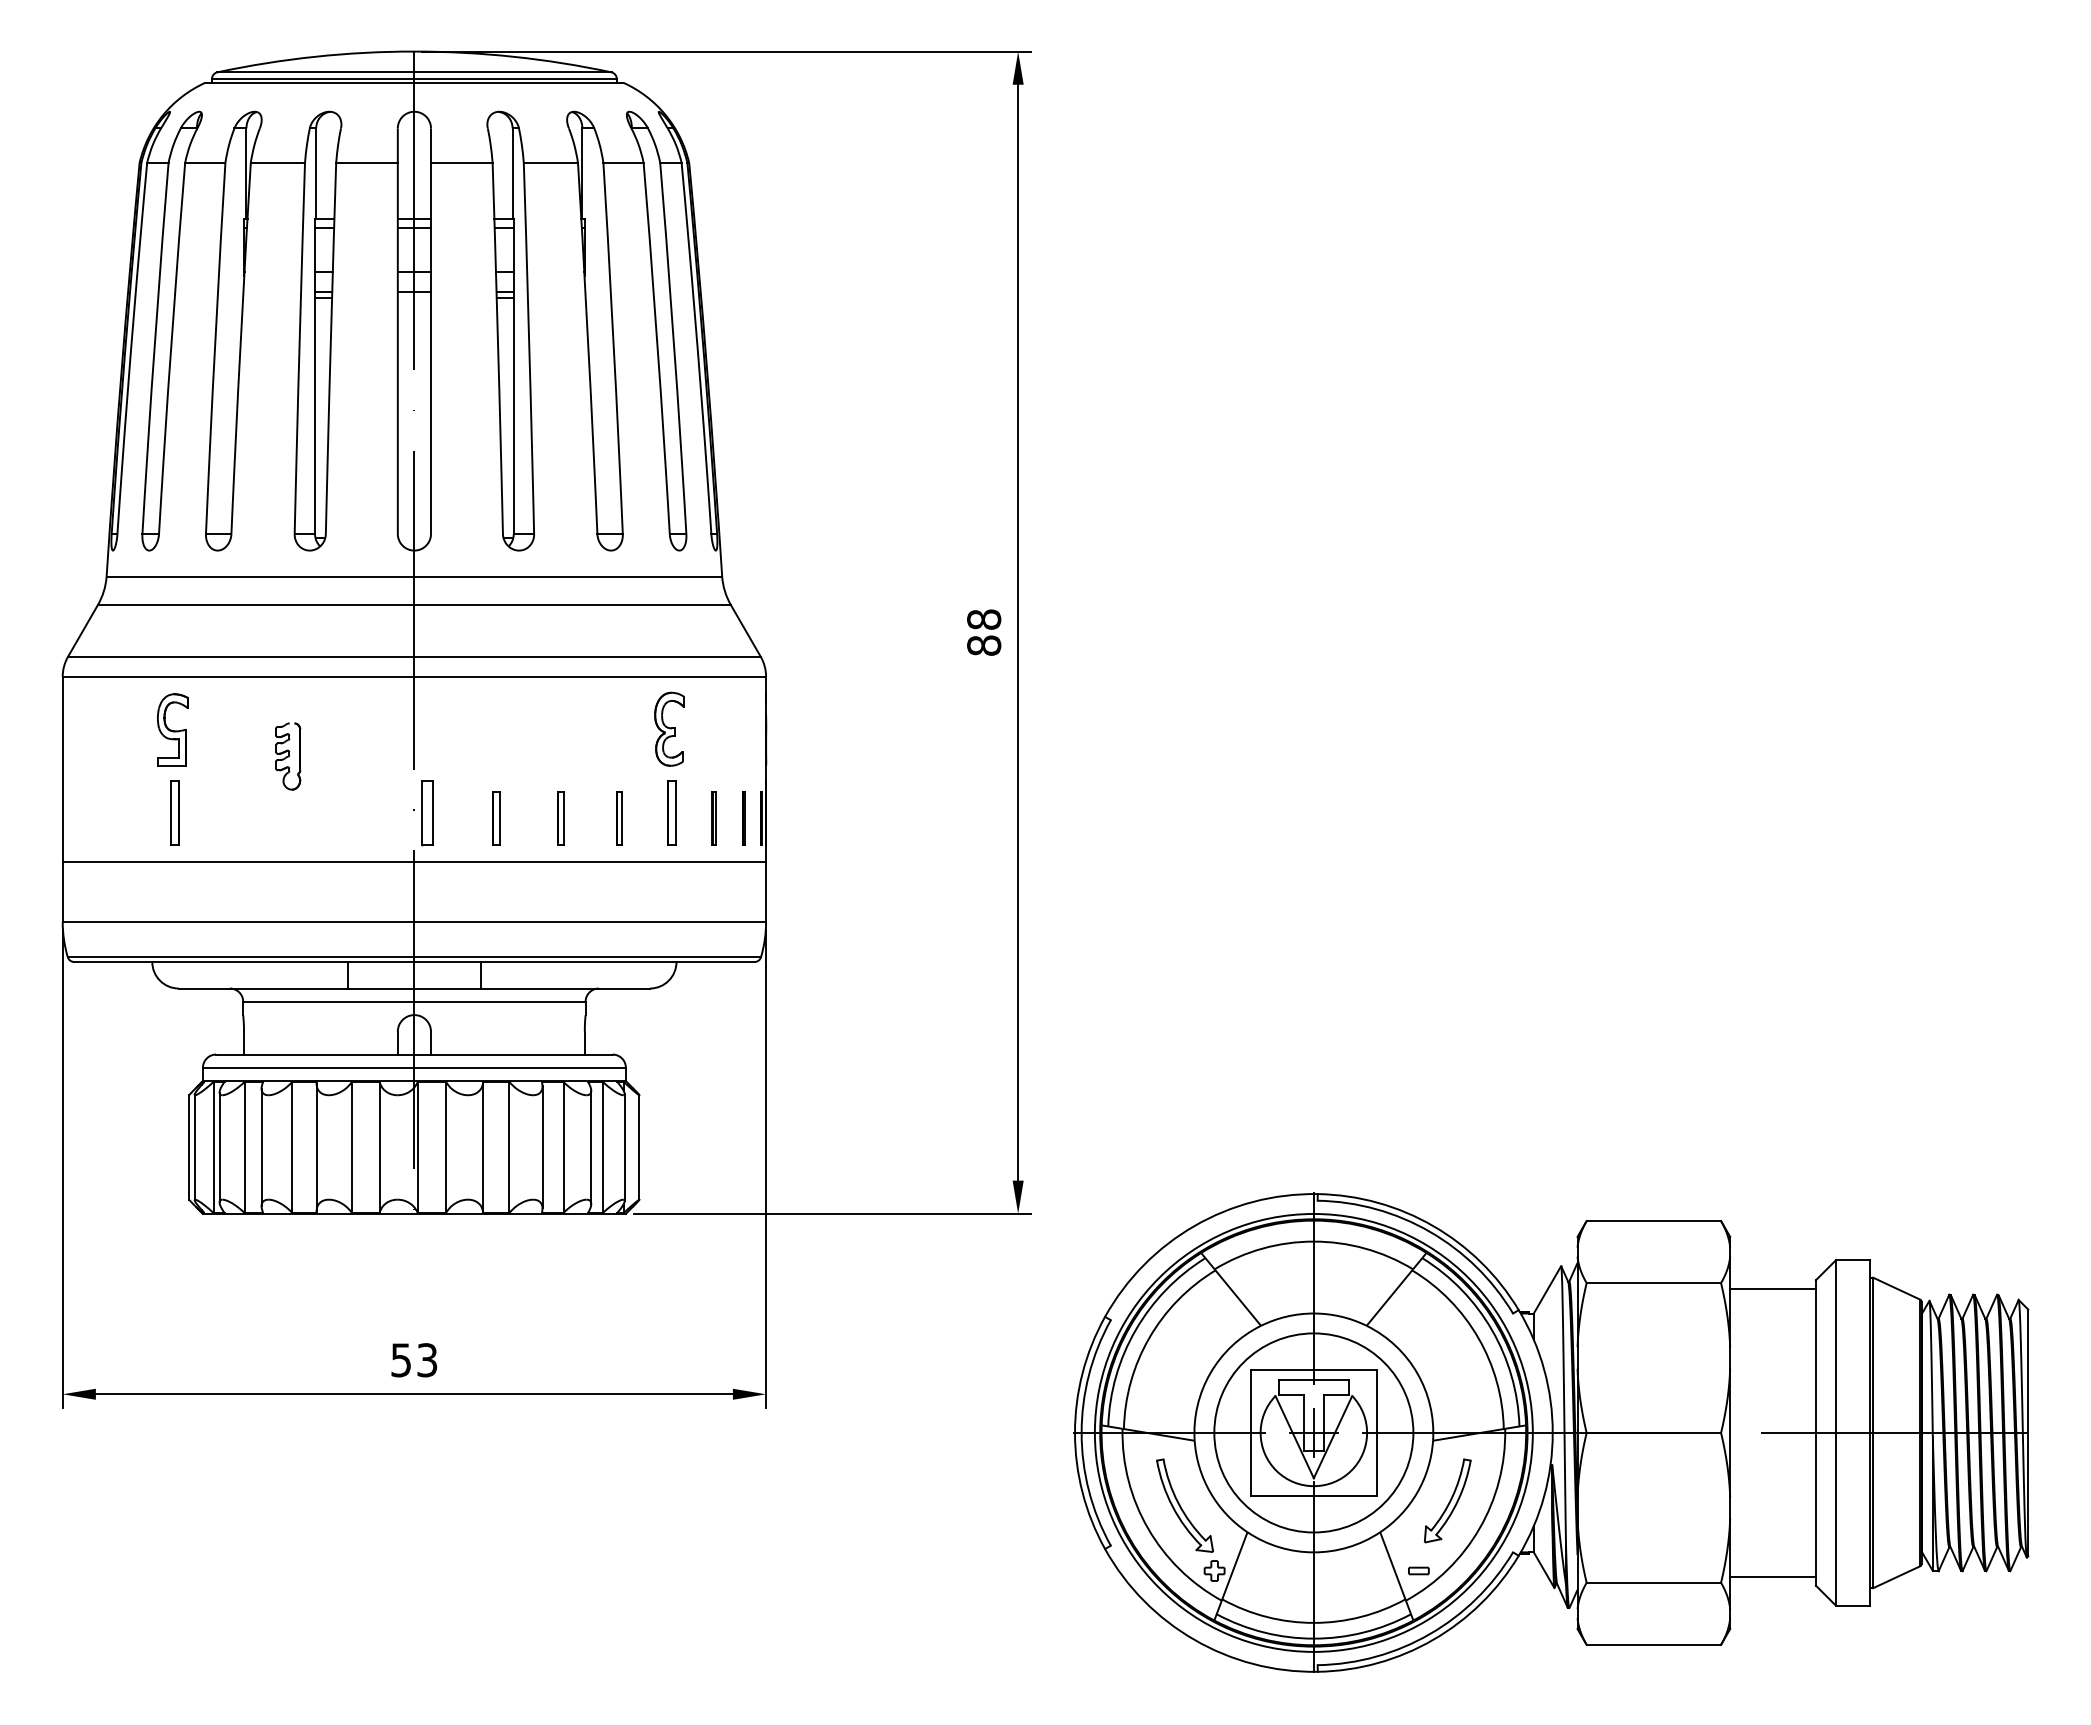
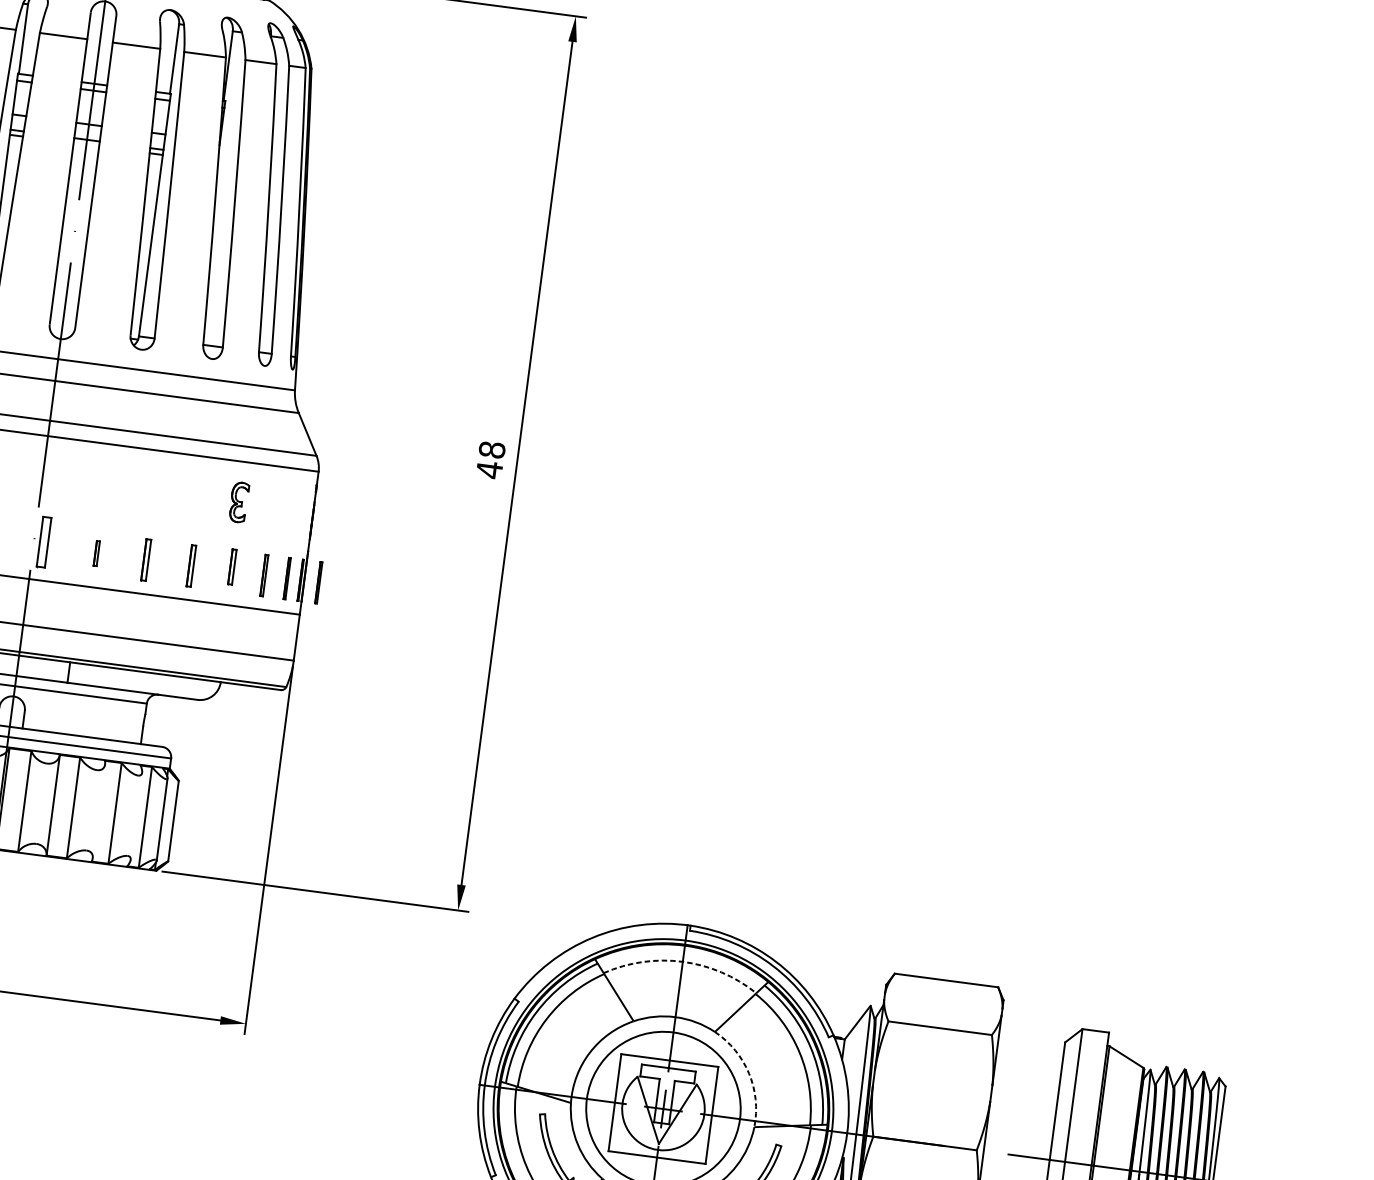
text: (984, 645) -> (489, 469), 88 -> 48
part: (669, 728) -> (239, 501), size x0.7
part: (671, 812) -> (232, 566), size x0.7
part: (496, 818) -> (96, 553), size x0.6
line: (784, 818) -> (318, 582), added
line: (542, 1147) -> (98, 811), removed
line: (591, 1147) -> (136, 816), removed
arc: (1313, 1241) -> (682, 961), solid -> dashed
line: (1772, 1289) -> (1030, 1045), removed
arc: (1417, 1373) -> (749, 1073), solid -> dashed

